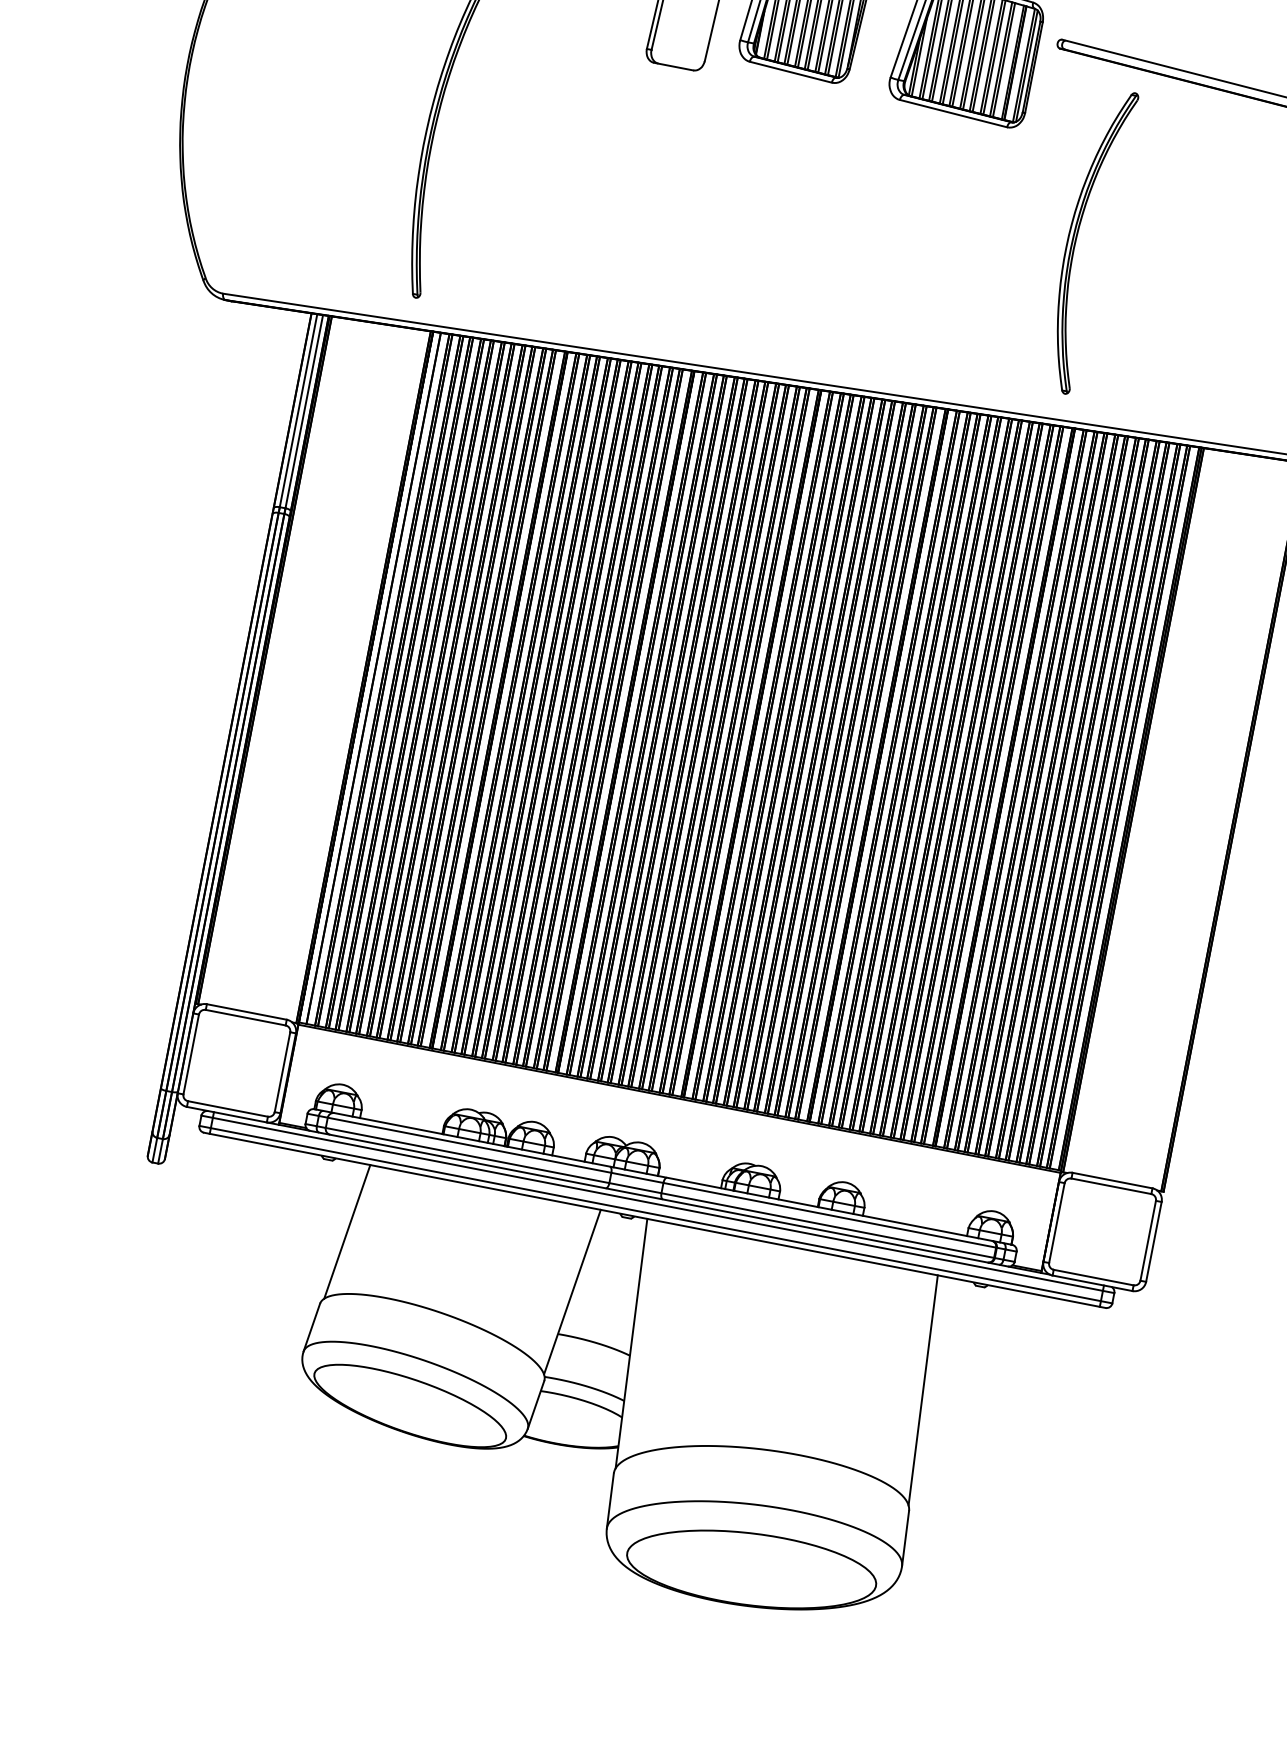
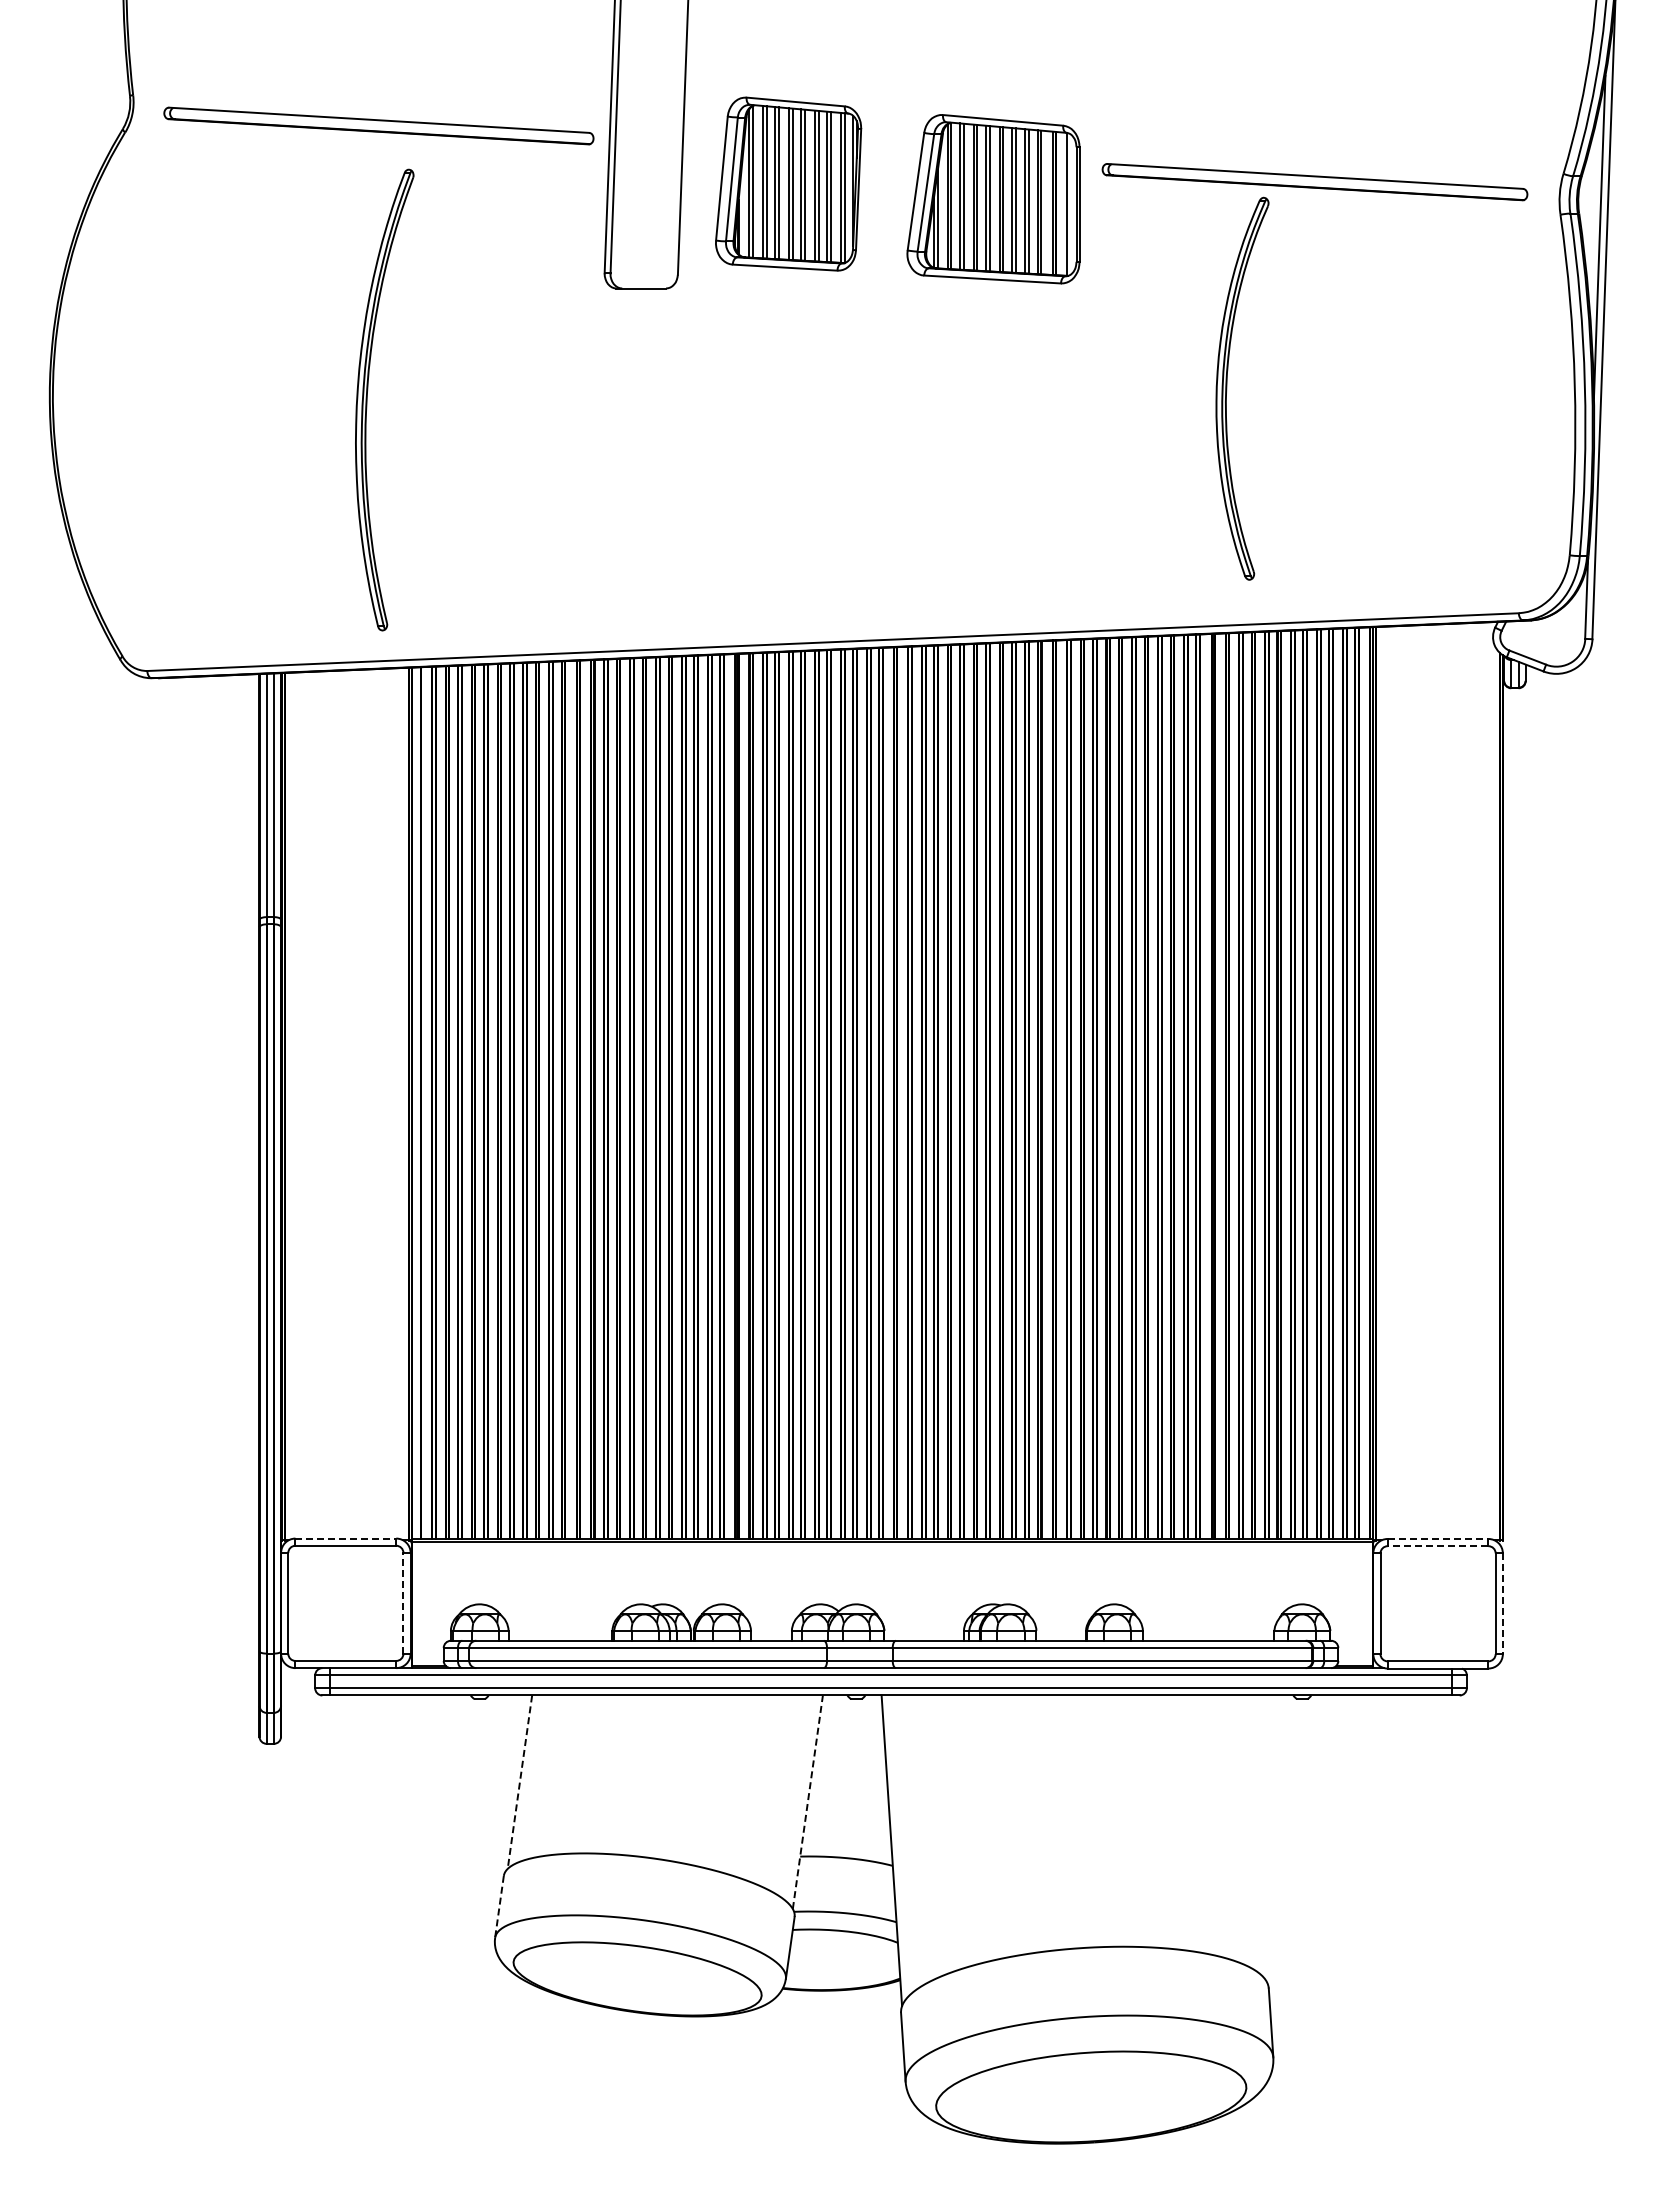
line: (1026, 66) -> (1070, 204), removed
part: (1077, 238) -> (1227, 388), moved
line: (247, 1012) -> (346, 1538), solid -> dashed
line: (282, 1071) -> (403, 1602), solid -> dashed
line: (1112, 1180) -> (1438, 1538), solid -> dashed
line: (1110, 1186) -> (1437, 1546), solid -> dashed
line: (346, 1232) -> (519, 1782), solid -> dashed
line: (1153, 1242) -> (1502, 1604), solid -> dashed
line: (572, 1292) -> (807, 1802), solid -> dashed
line: (311, 1328) -> (499, 1907), solid -> dashed
line: (923, 1390) -> (1257, 1838), removed

